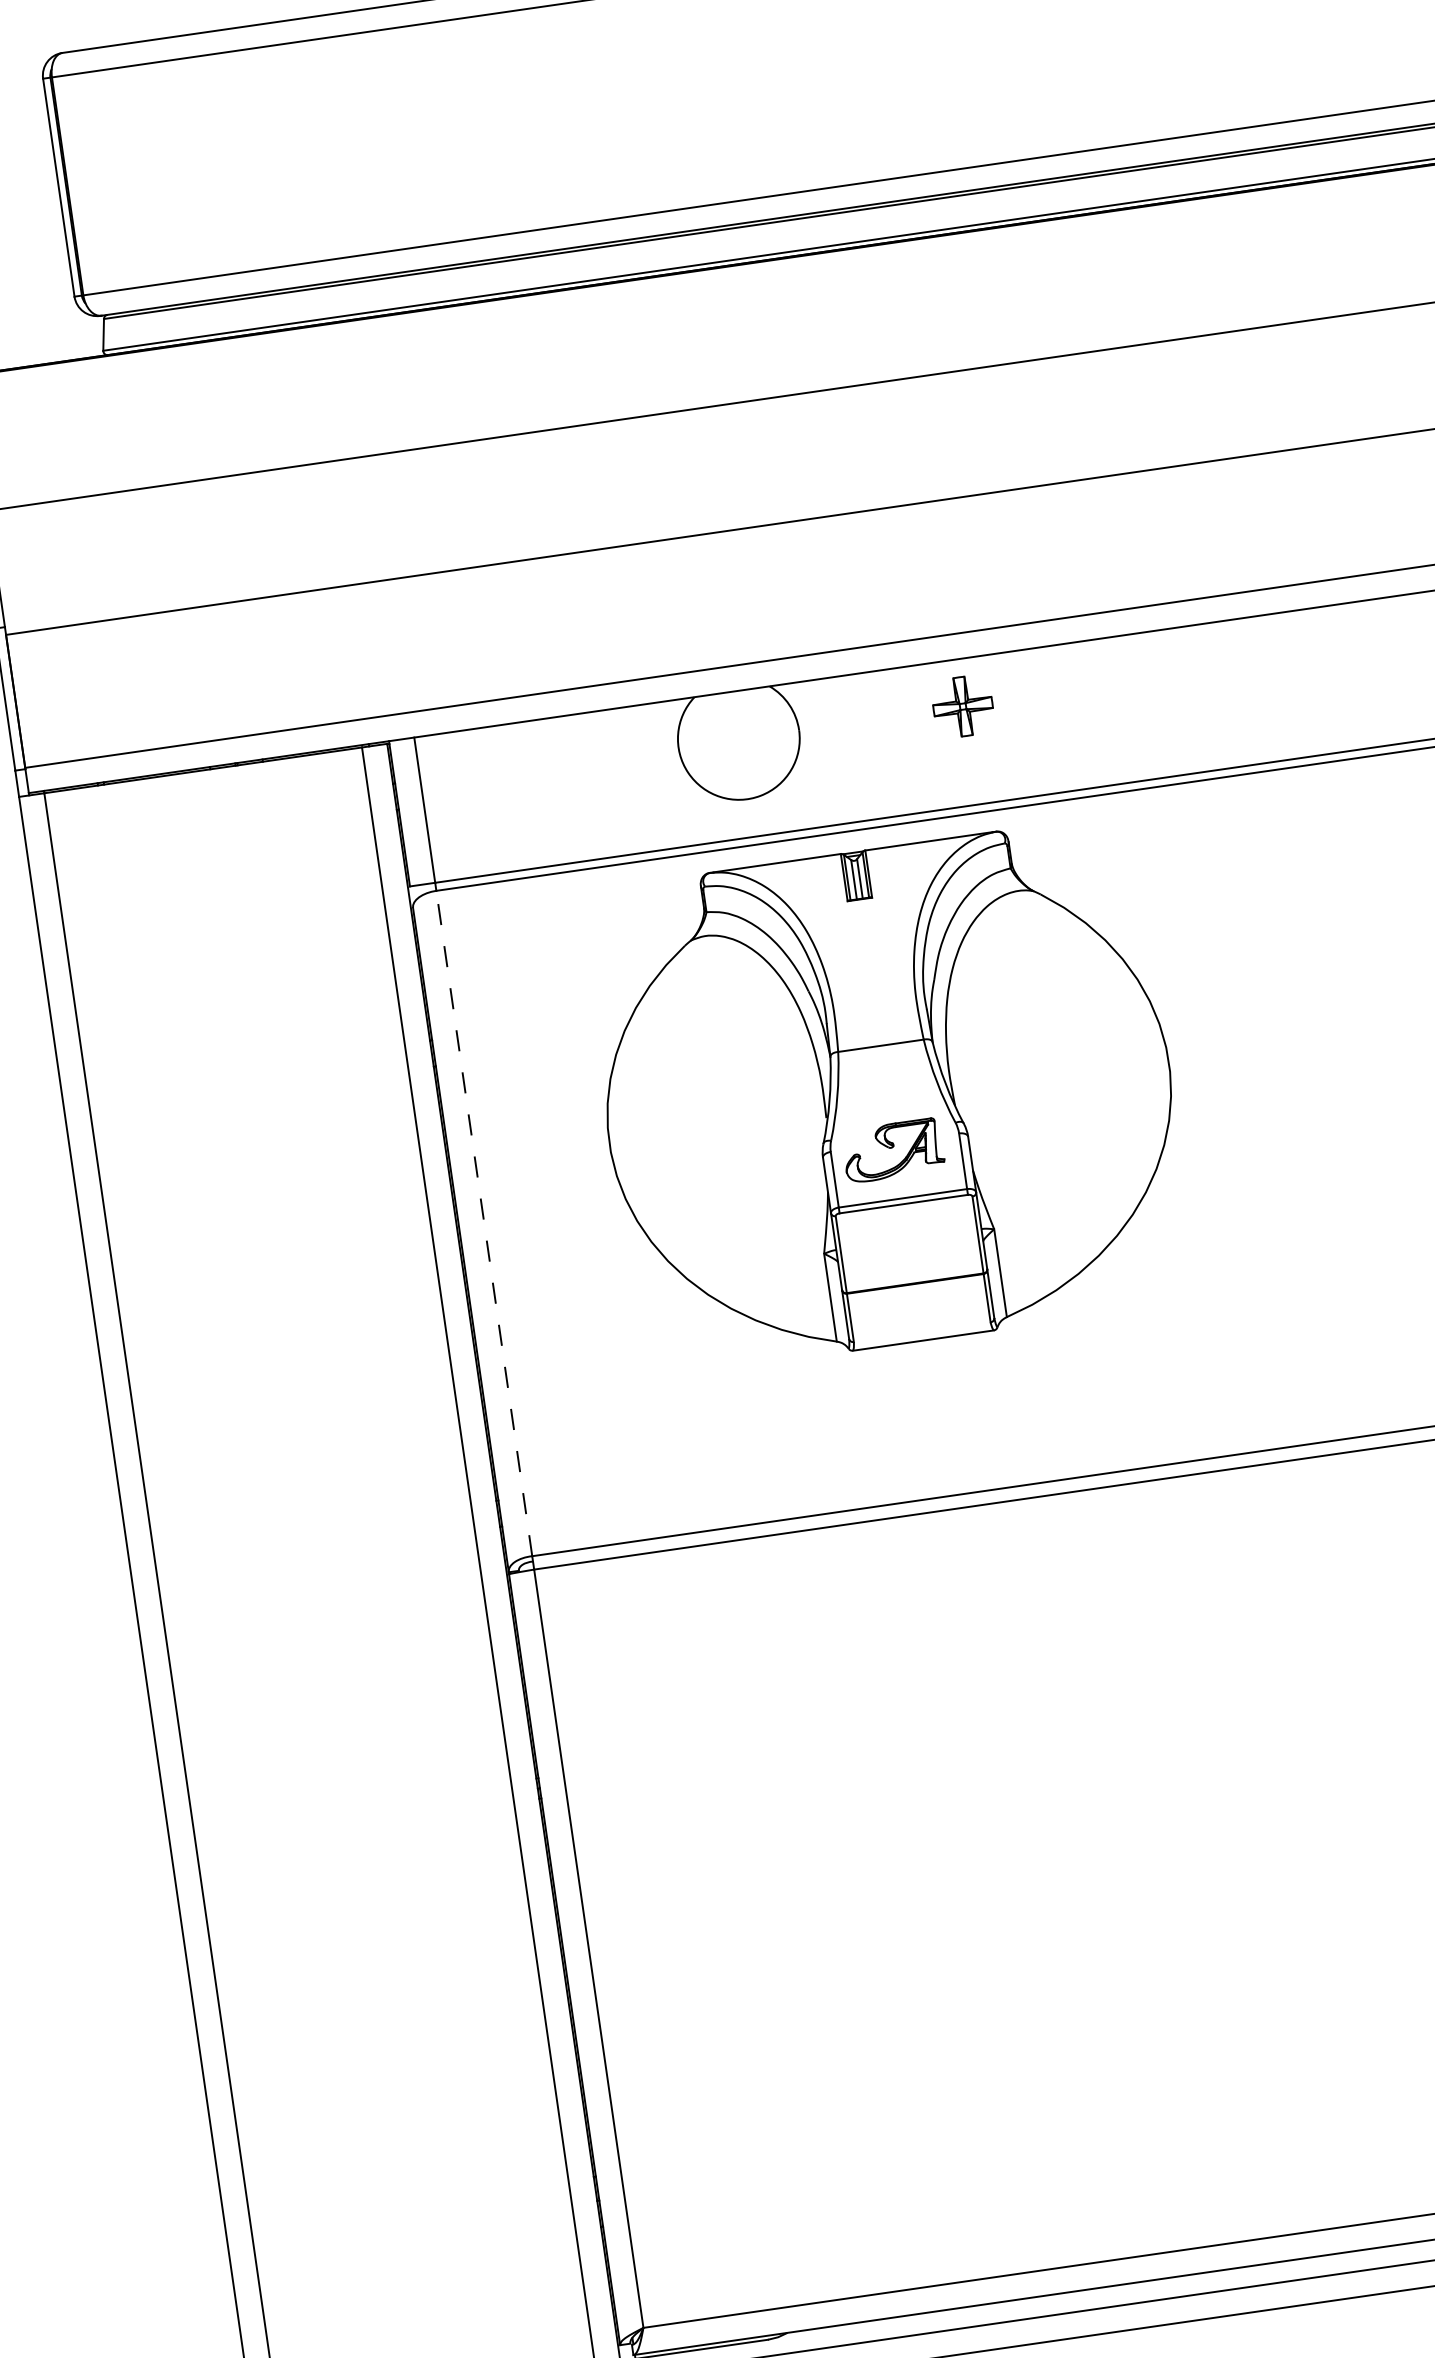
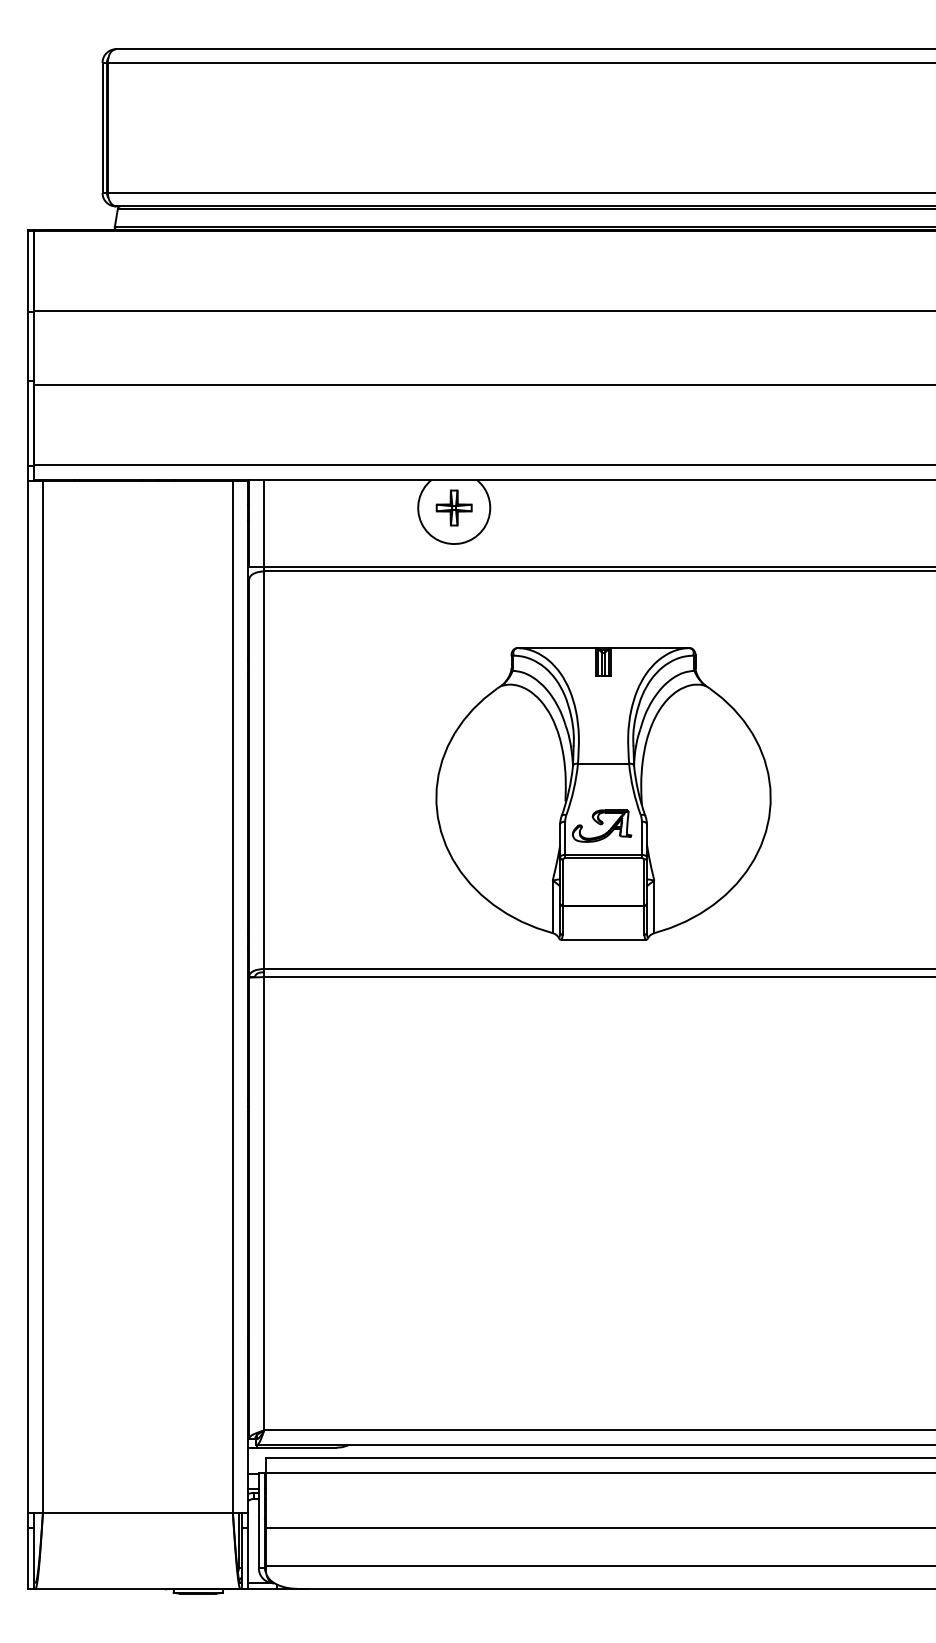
part: (961, 705) -> (453, 507), moved
part: (888, 1095) -> (603, 793), moved
line: (484, 1223) -> (264, 770), dashed -> solid

